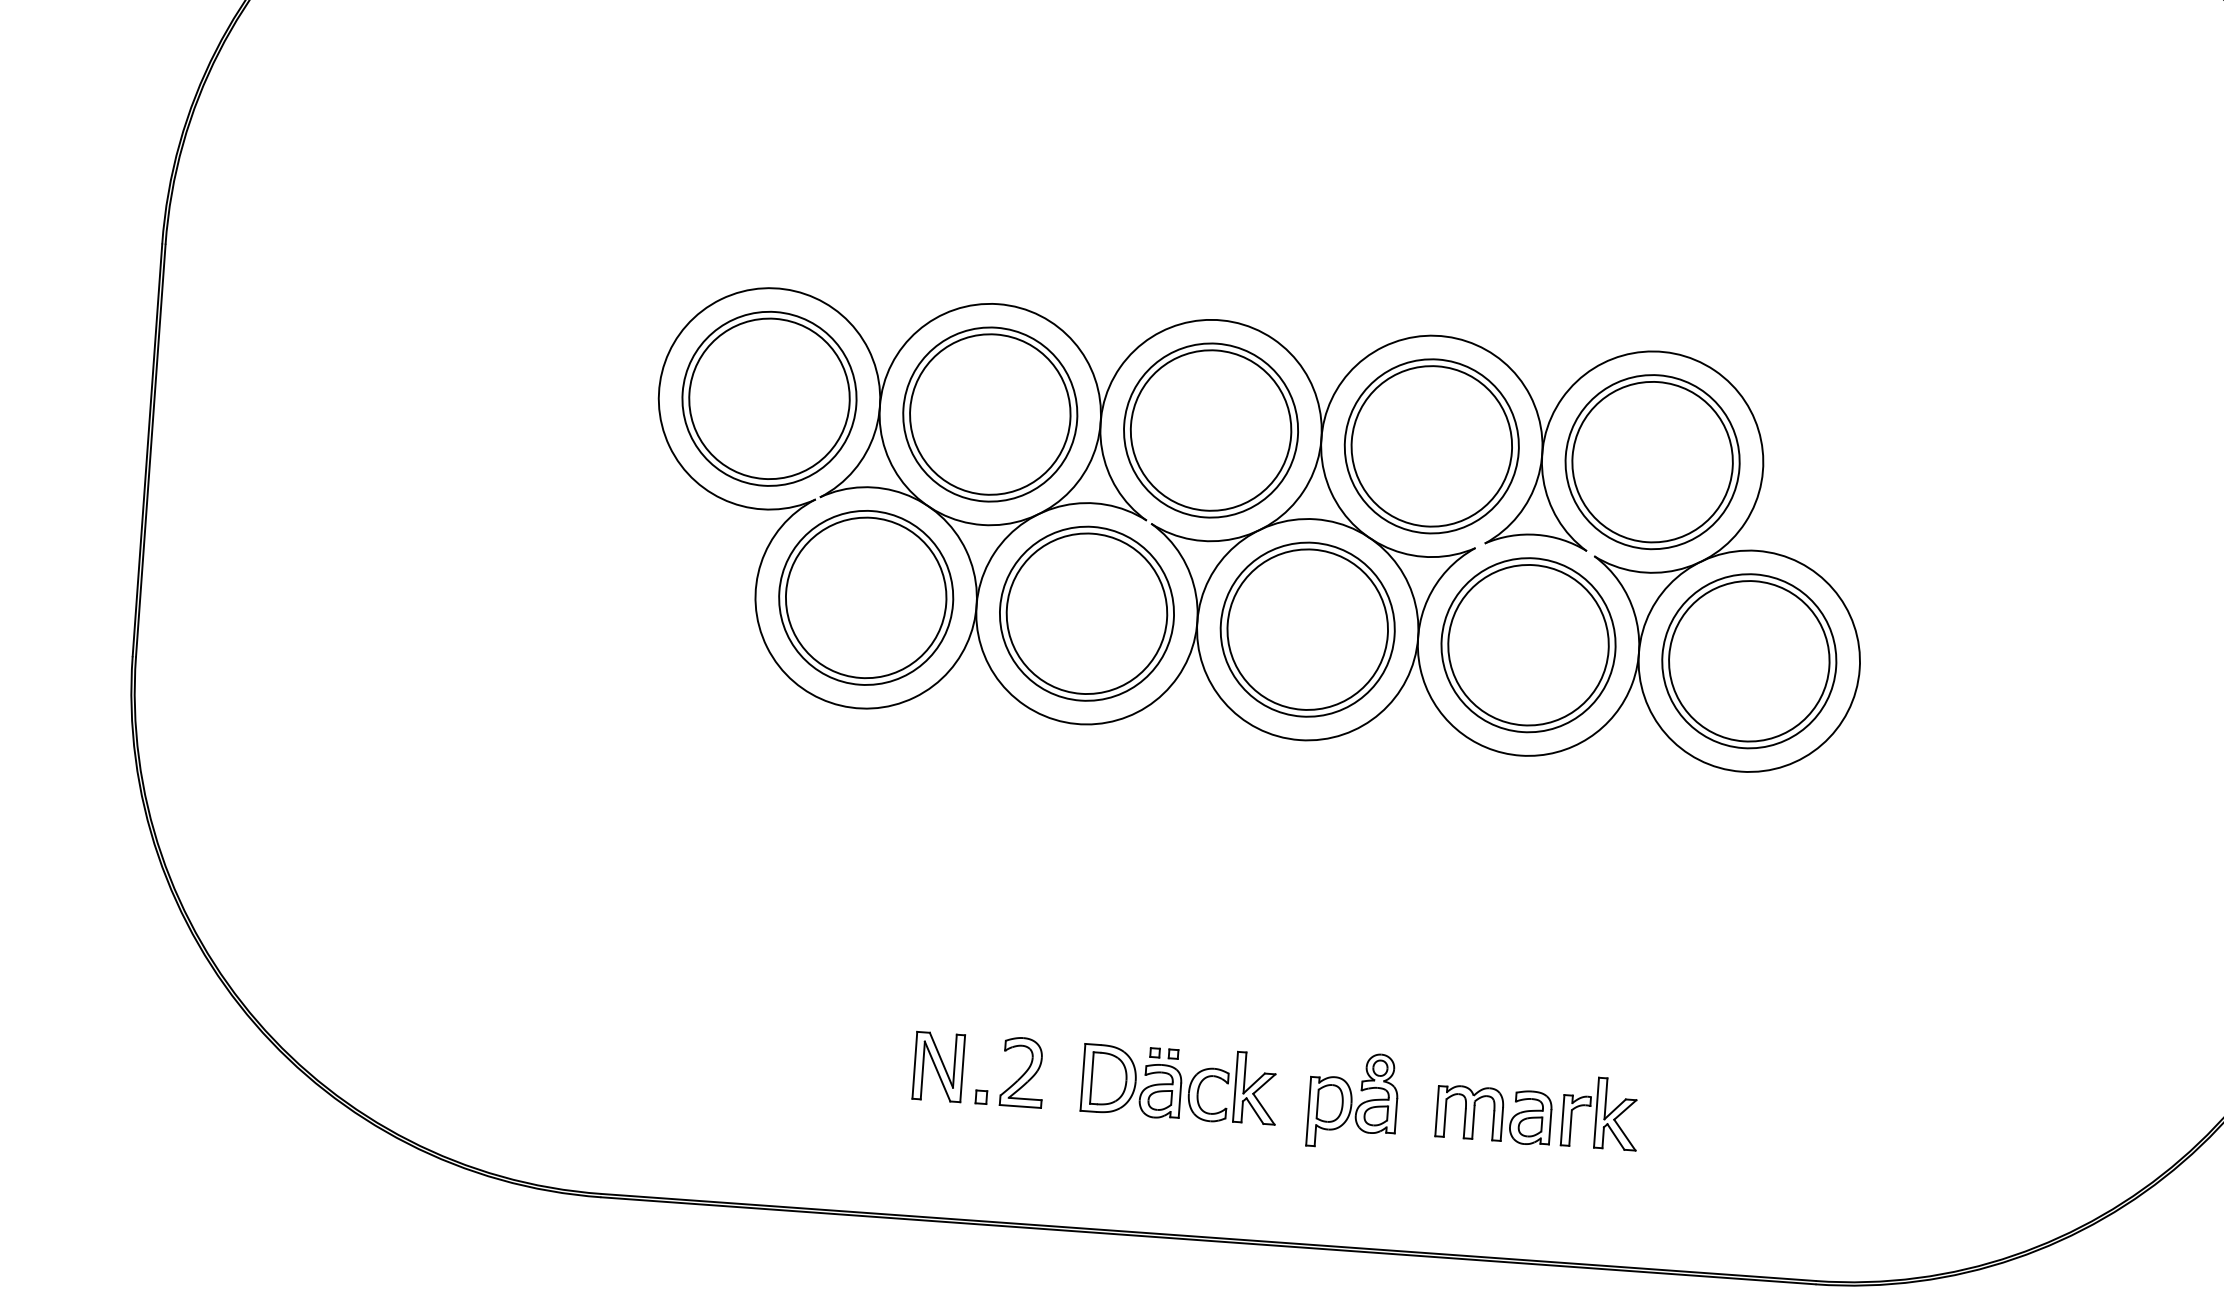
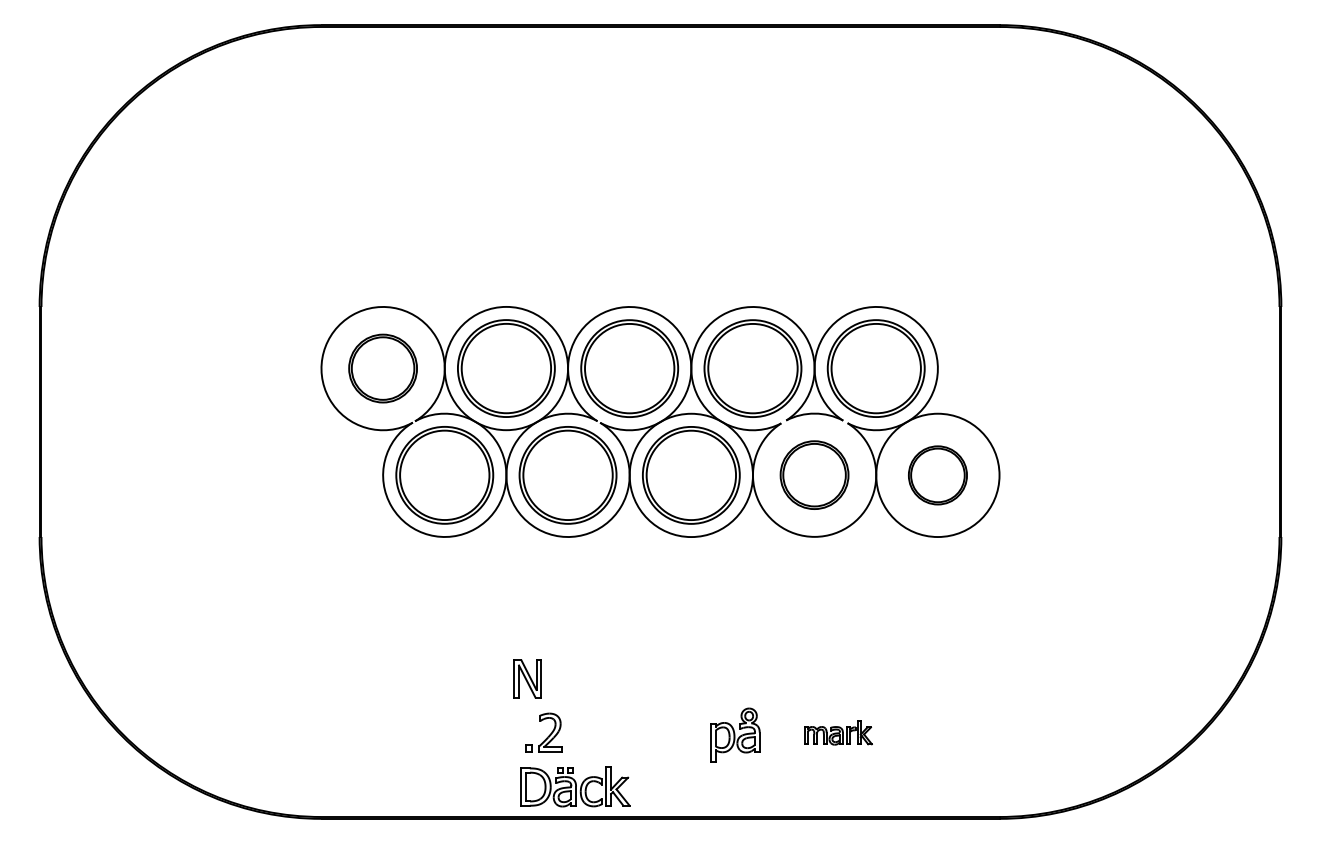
part: (768, 398) -> (382, 368), size x0.7
part: (1528, 643) -> (814, 474), size x0.7
part: (1748, 661) -> (937, 475), size x0.6
part: (938, 1065) -> (527, 678), moved
part: (1180, 1083) -> (575, 786), moved
part: (1538, 1108) -> (838, 732), size x0.6

